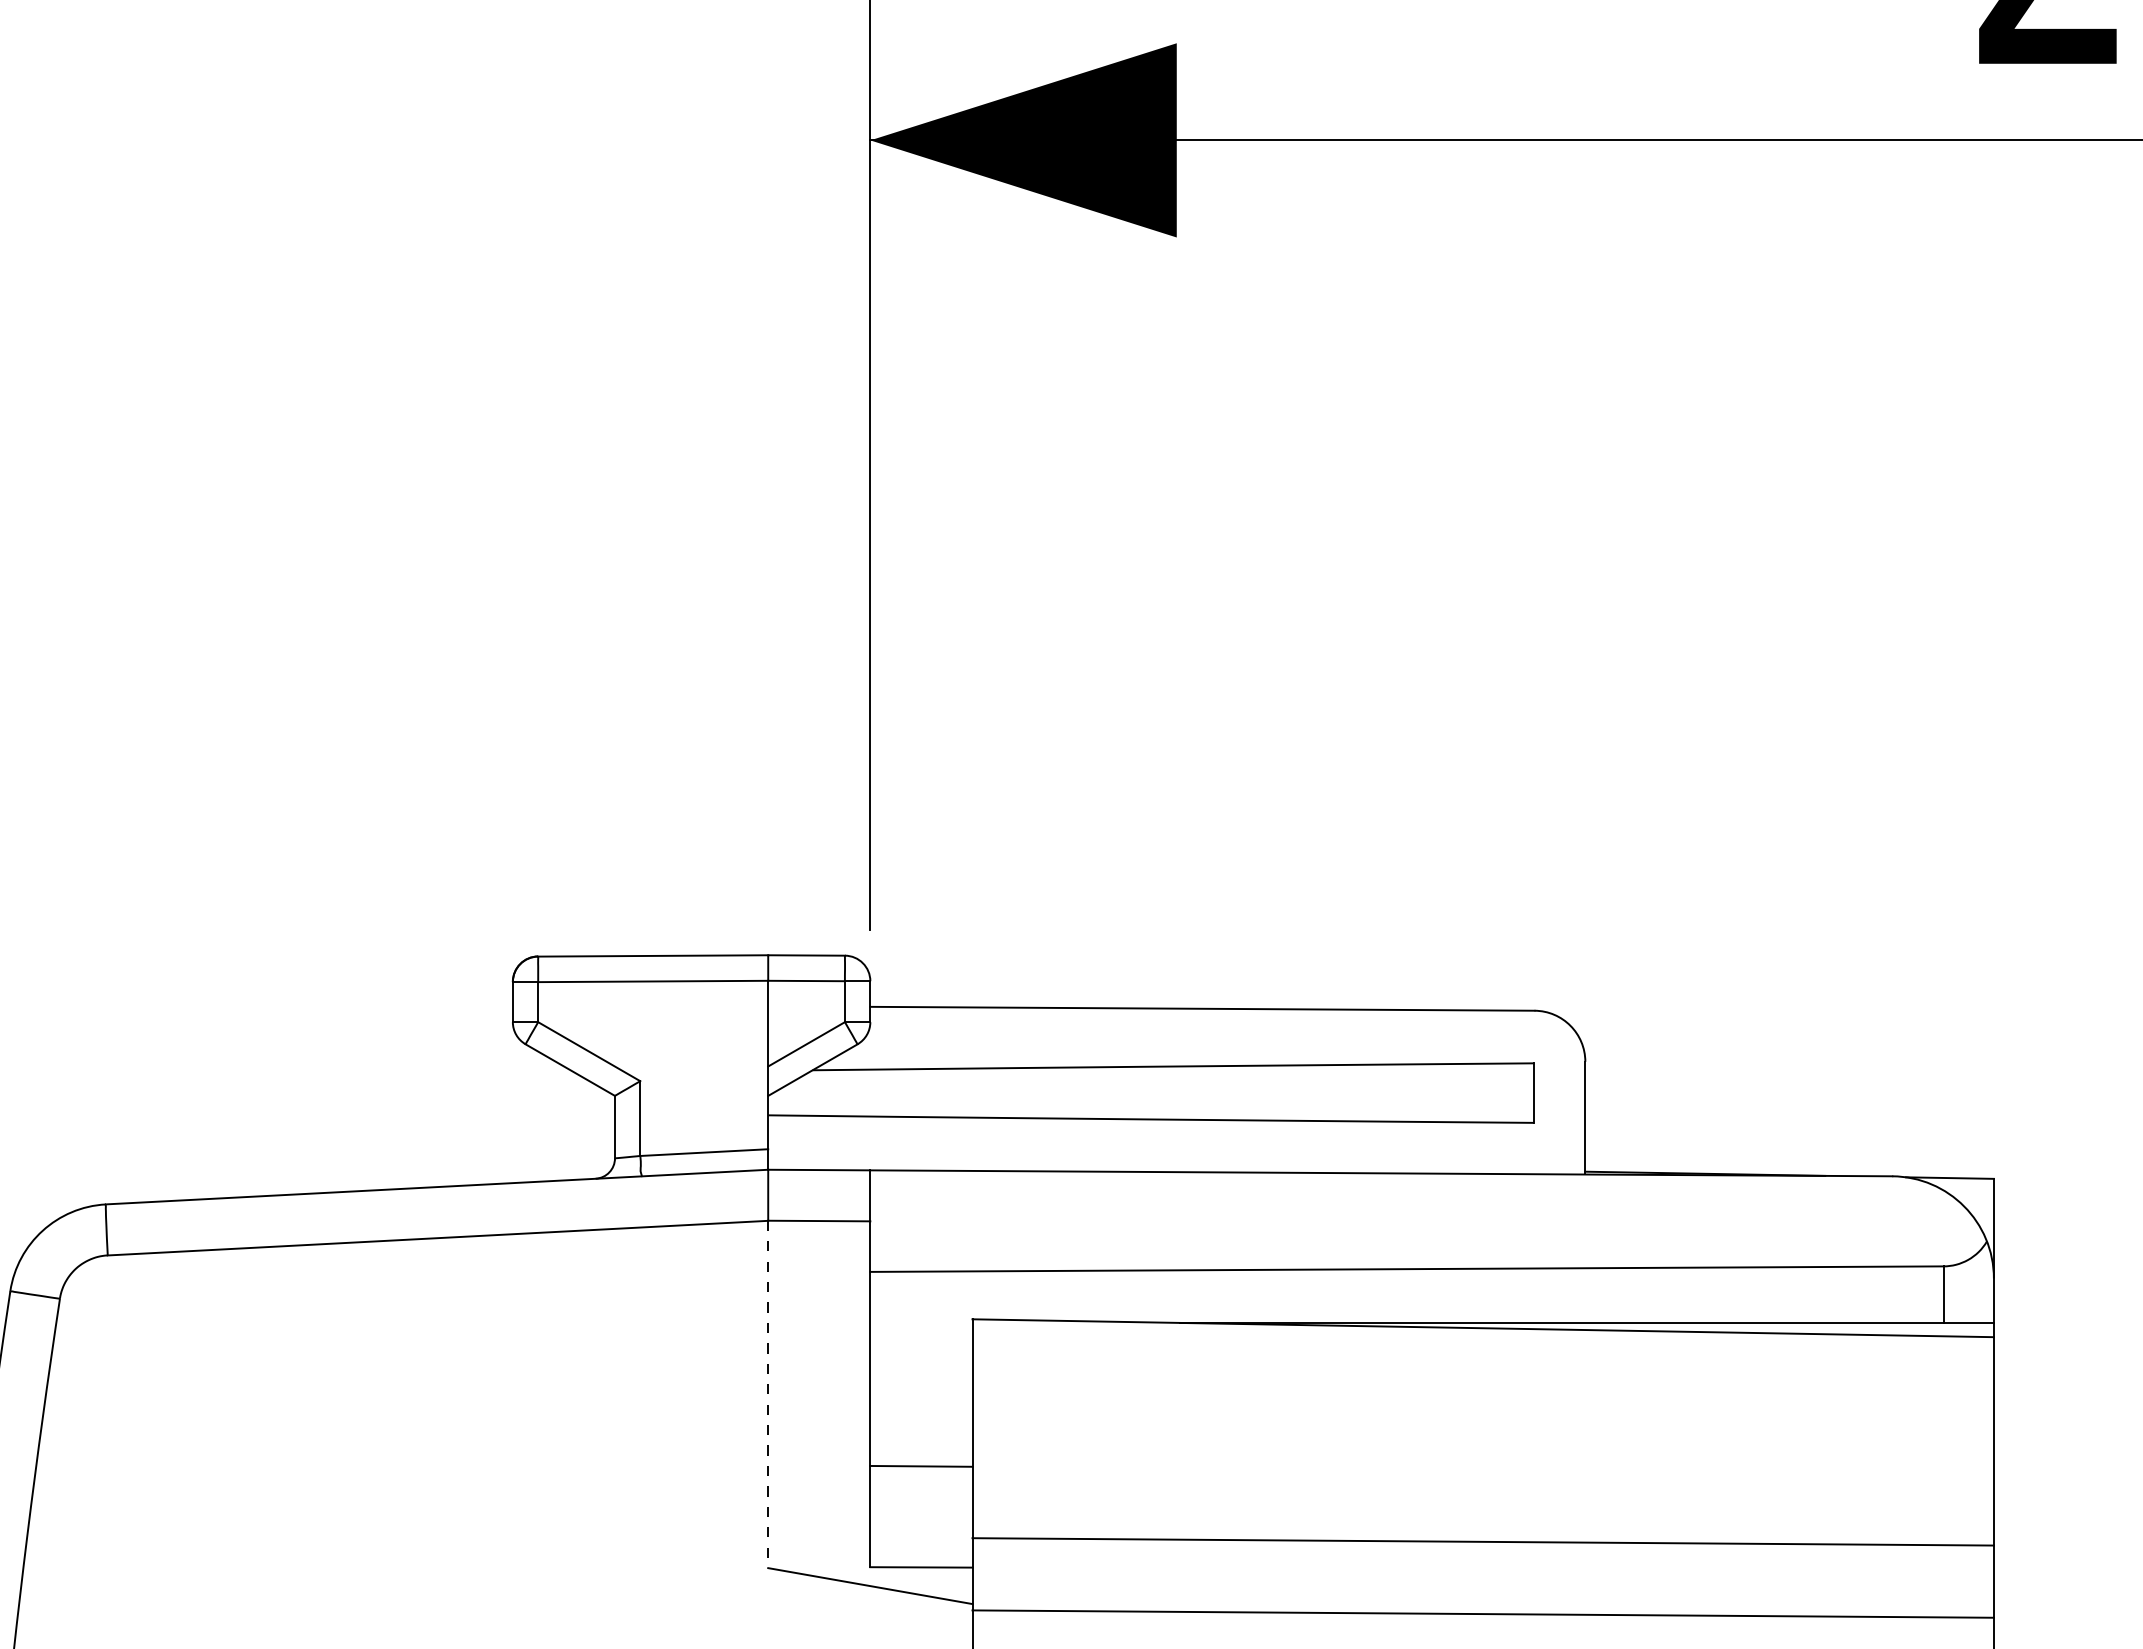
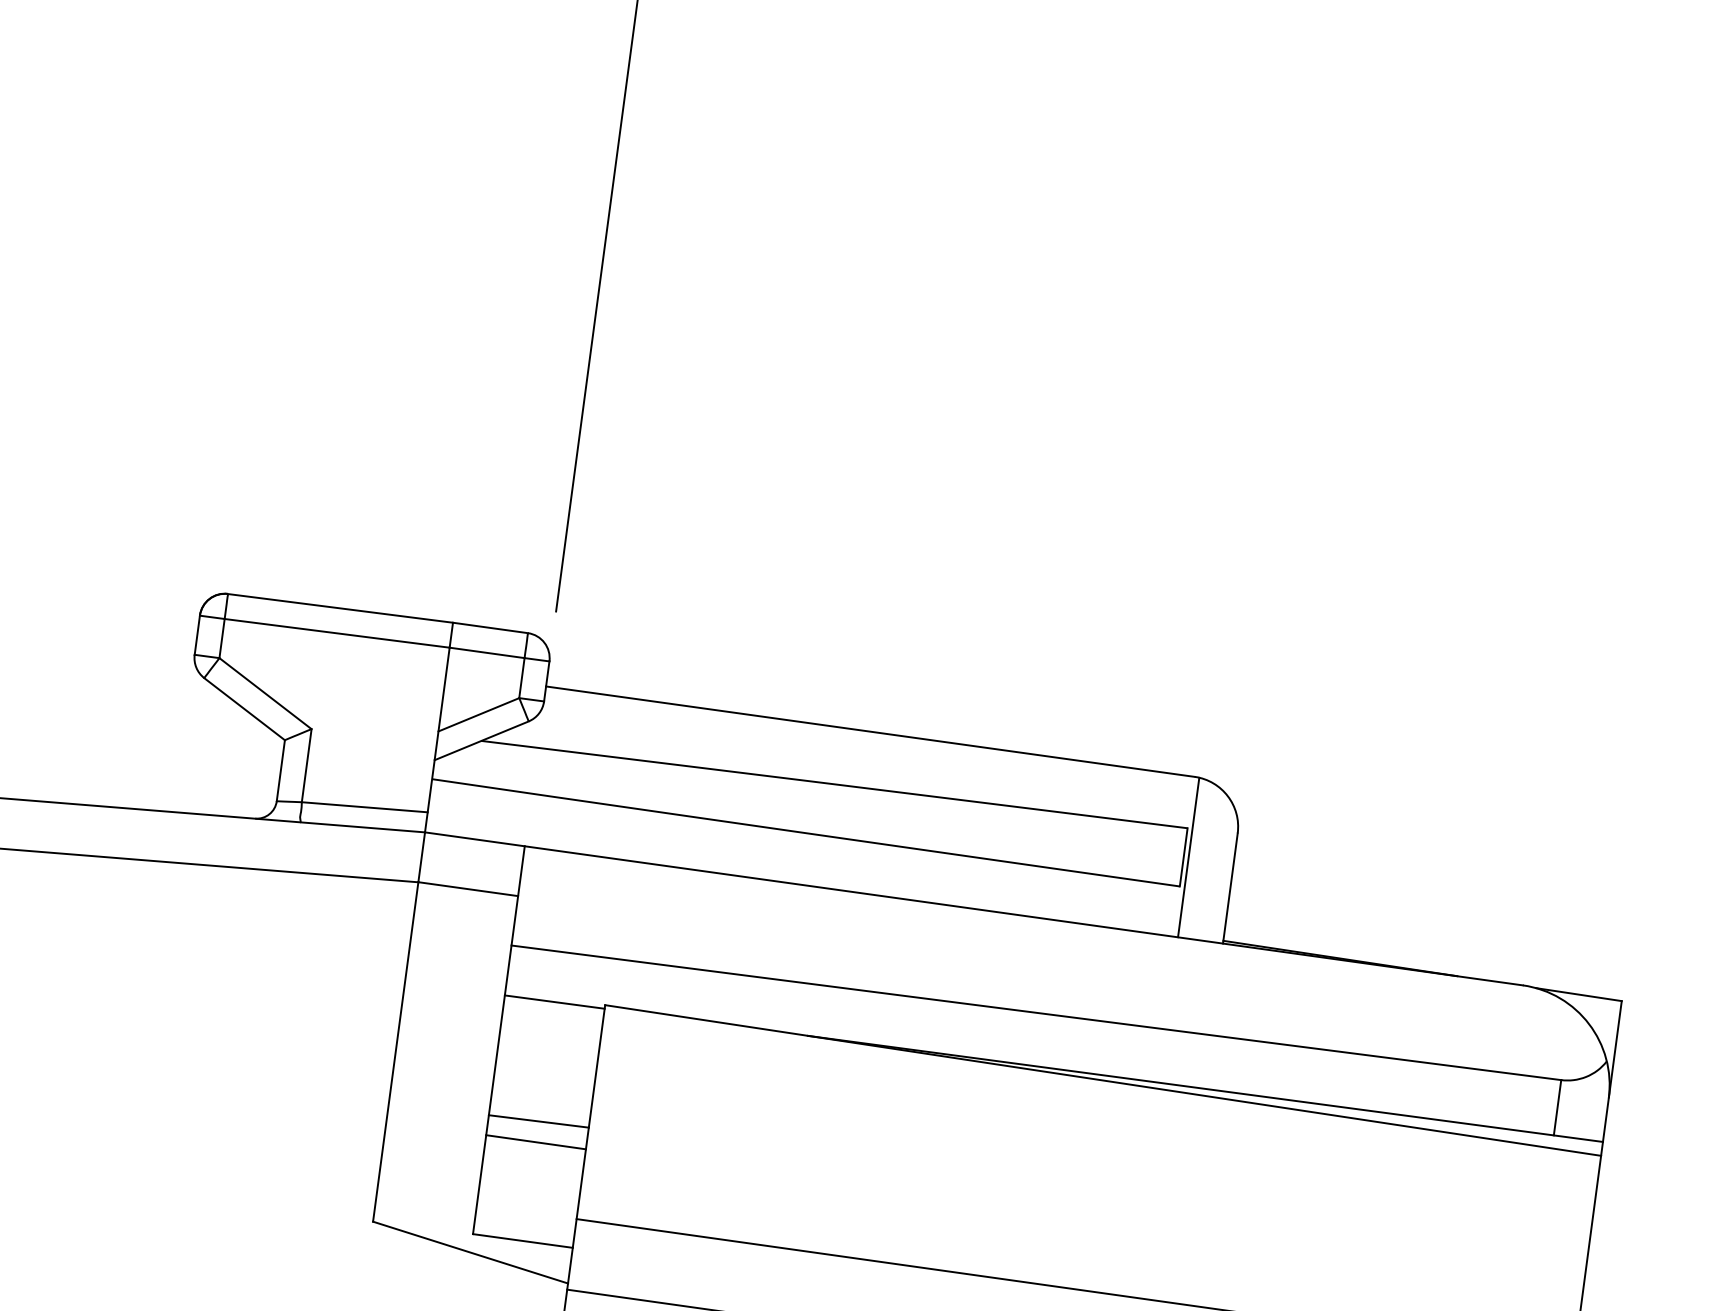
line: (1539, 1092) -> (1188, 857), added
line: (921, 1322) -> (554, 1001), added
line: (768, 1394) -> (396, 1052), dashed -> solid
line: (921, 1444) -> (539, 1120), added

